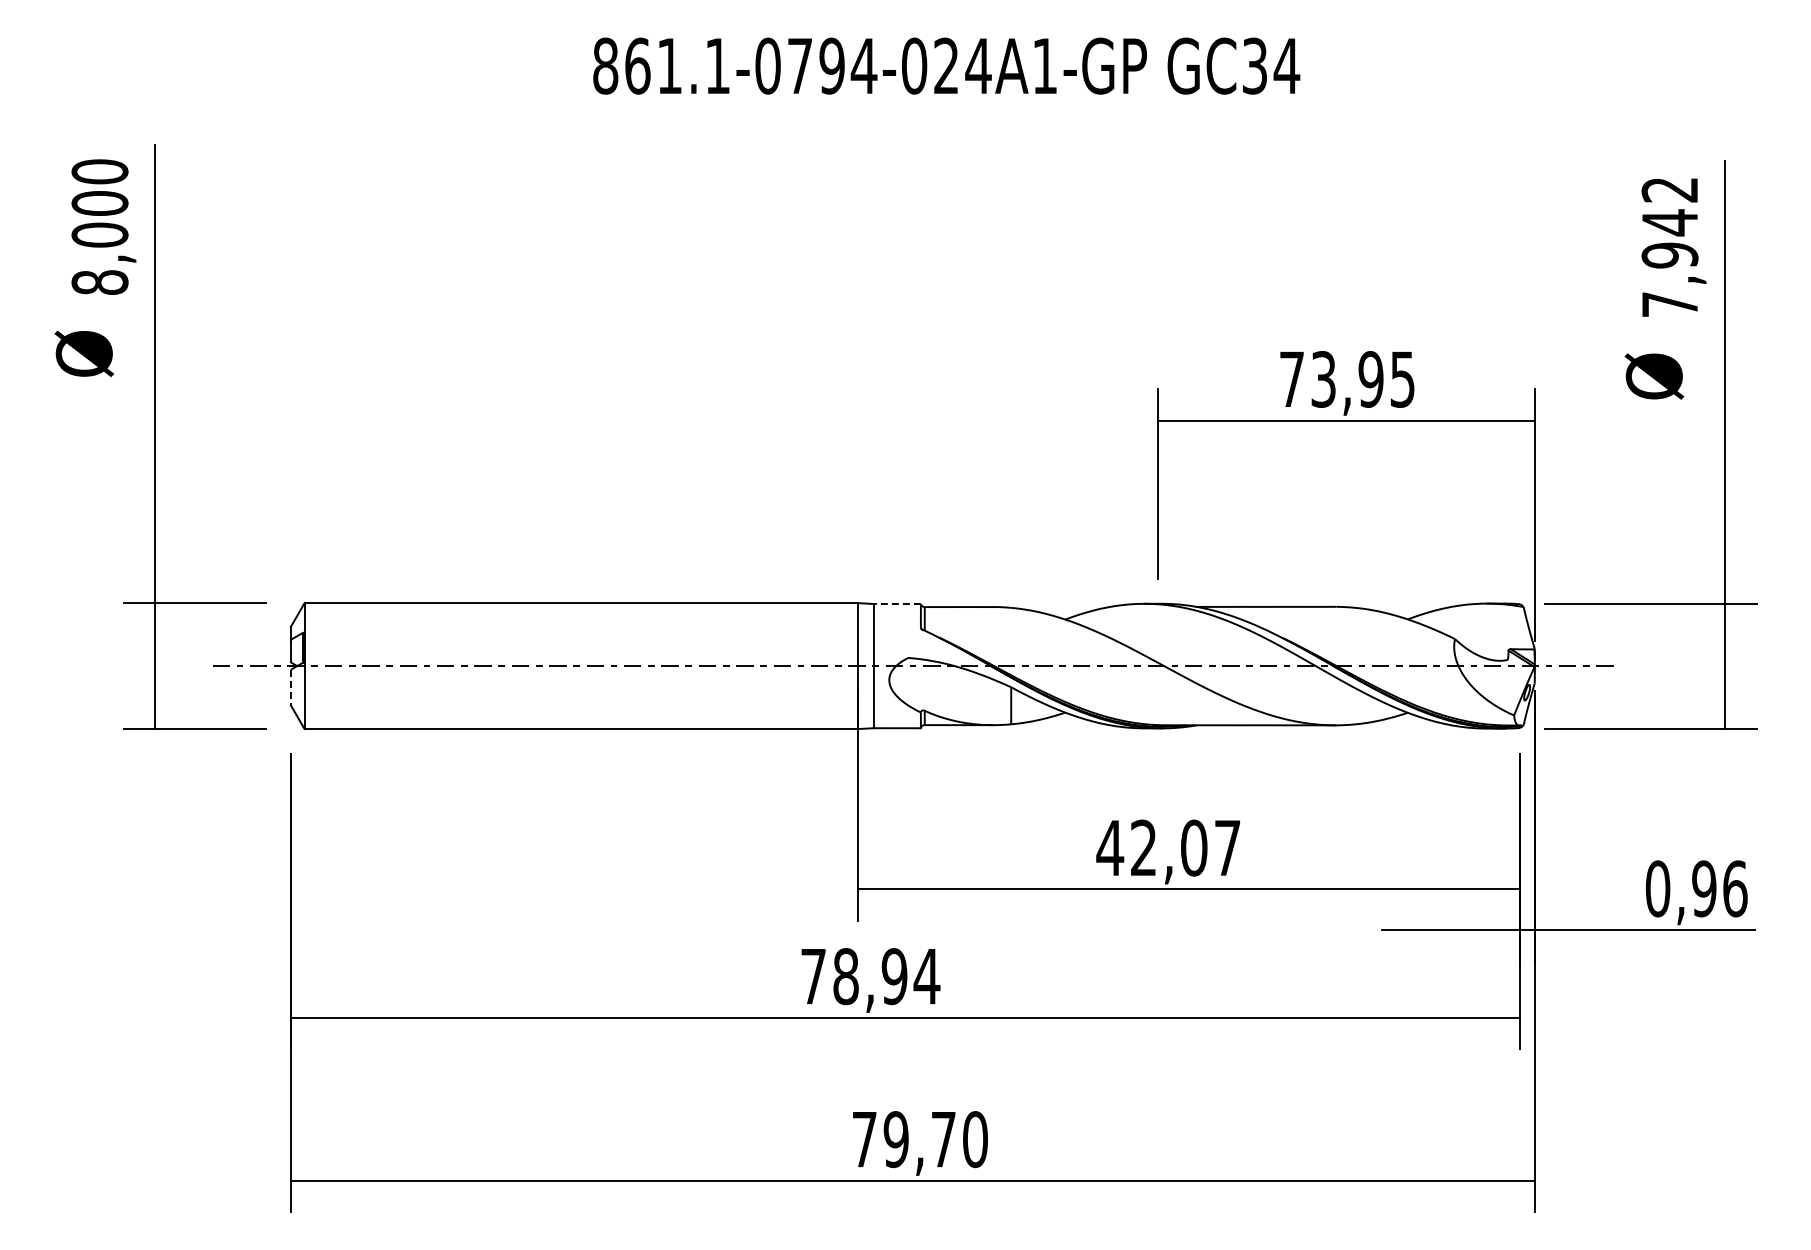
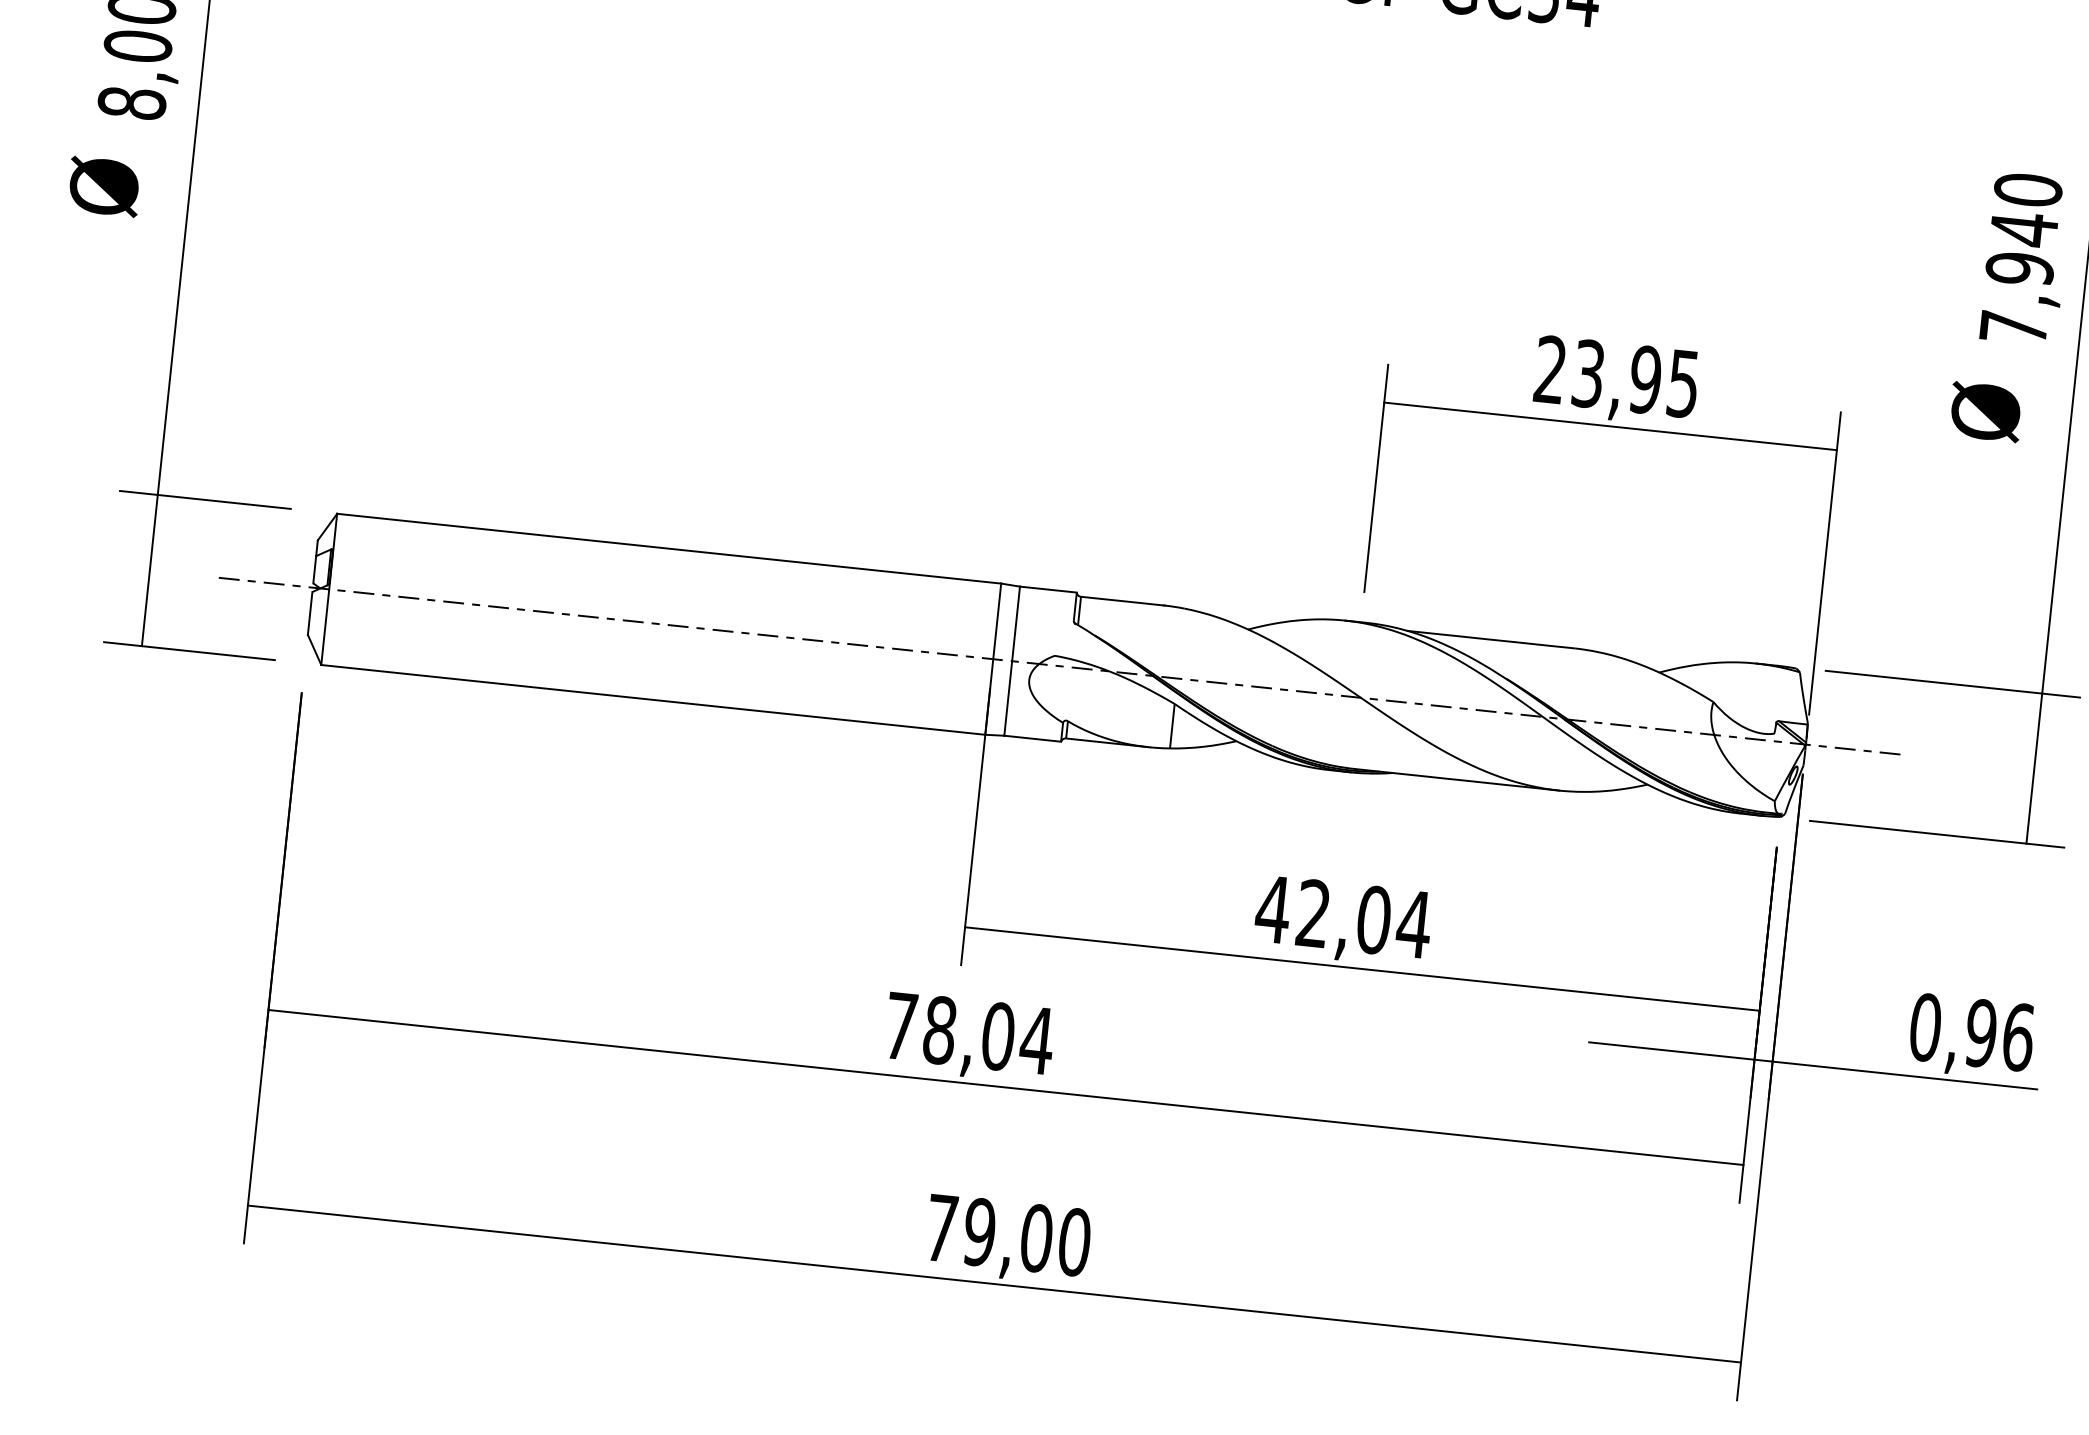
text: (1669, 189) -> (2027, 189), 7,942 -> 7,940
text: (1291, 378) -> (1550, 368), 73,95 -> 23,95
line: (897, 603) -> (1048, 589), dashed -> solid
line: (290, 687) -> (309, 613), dashed -> solid
text: (1227, 847) -> (1414, 923), 42,07 -> 42,04
text: (894, 976) -> (998, 1036), 78,94 -> 78,04
text: (943, 1139) -> (1036, 1238), 79,70 -> 79,00

